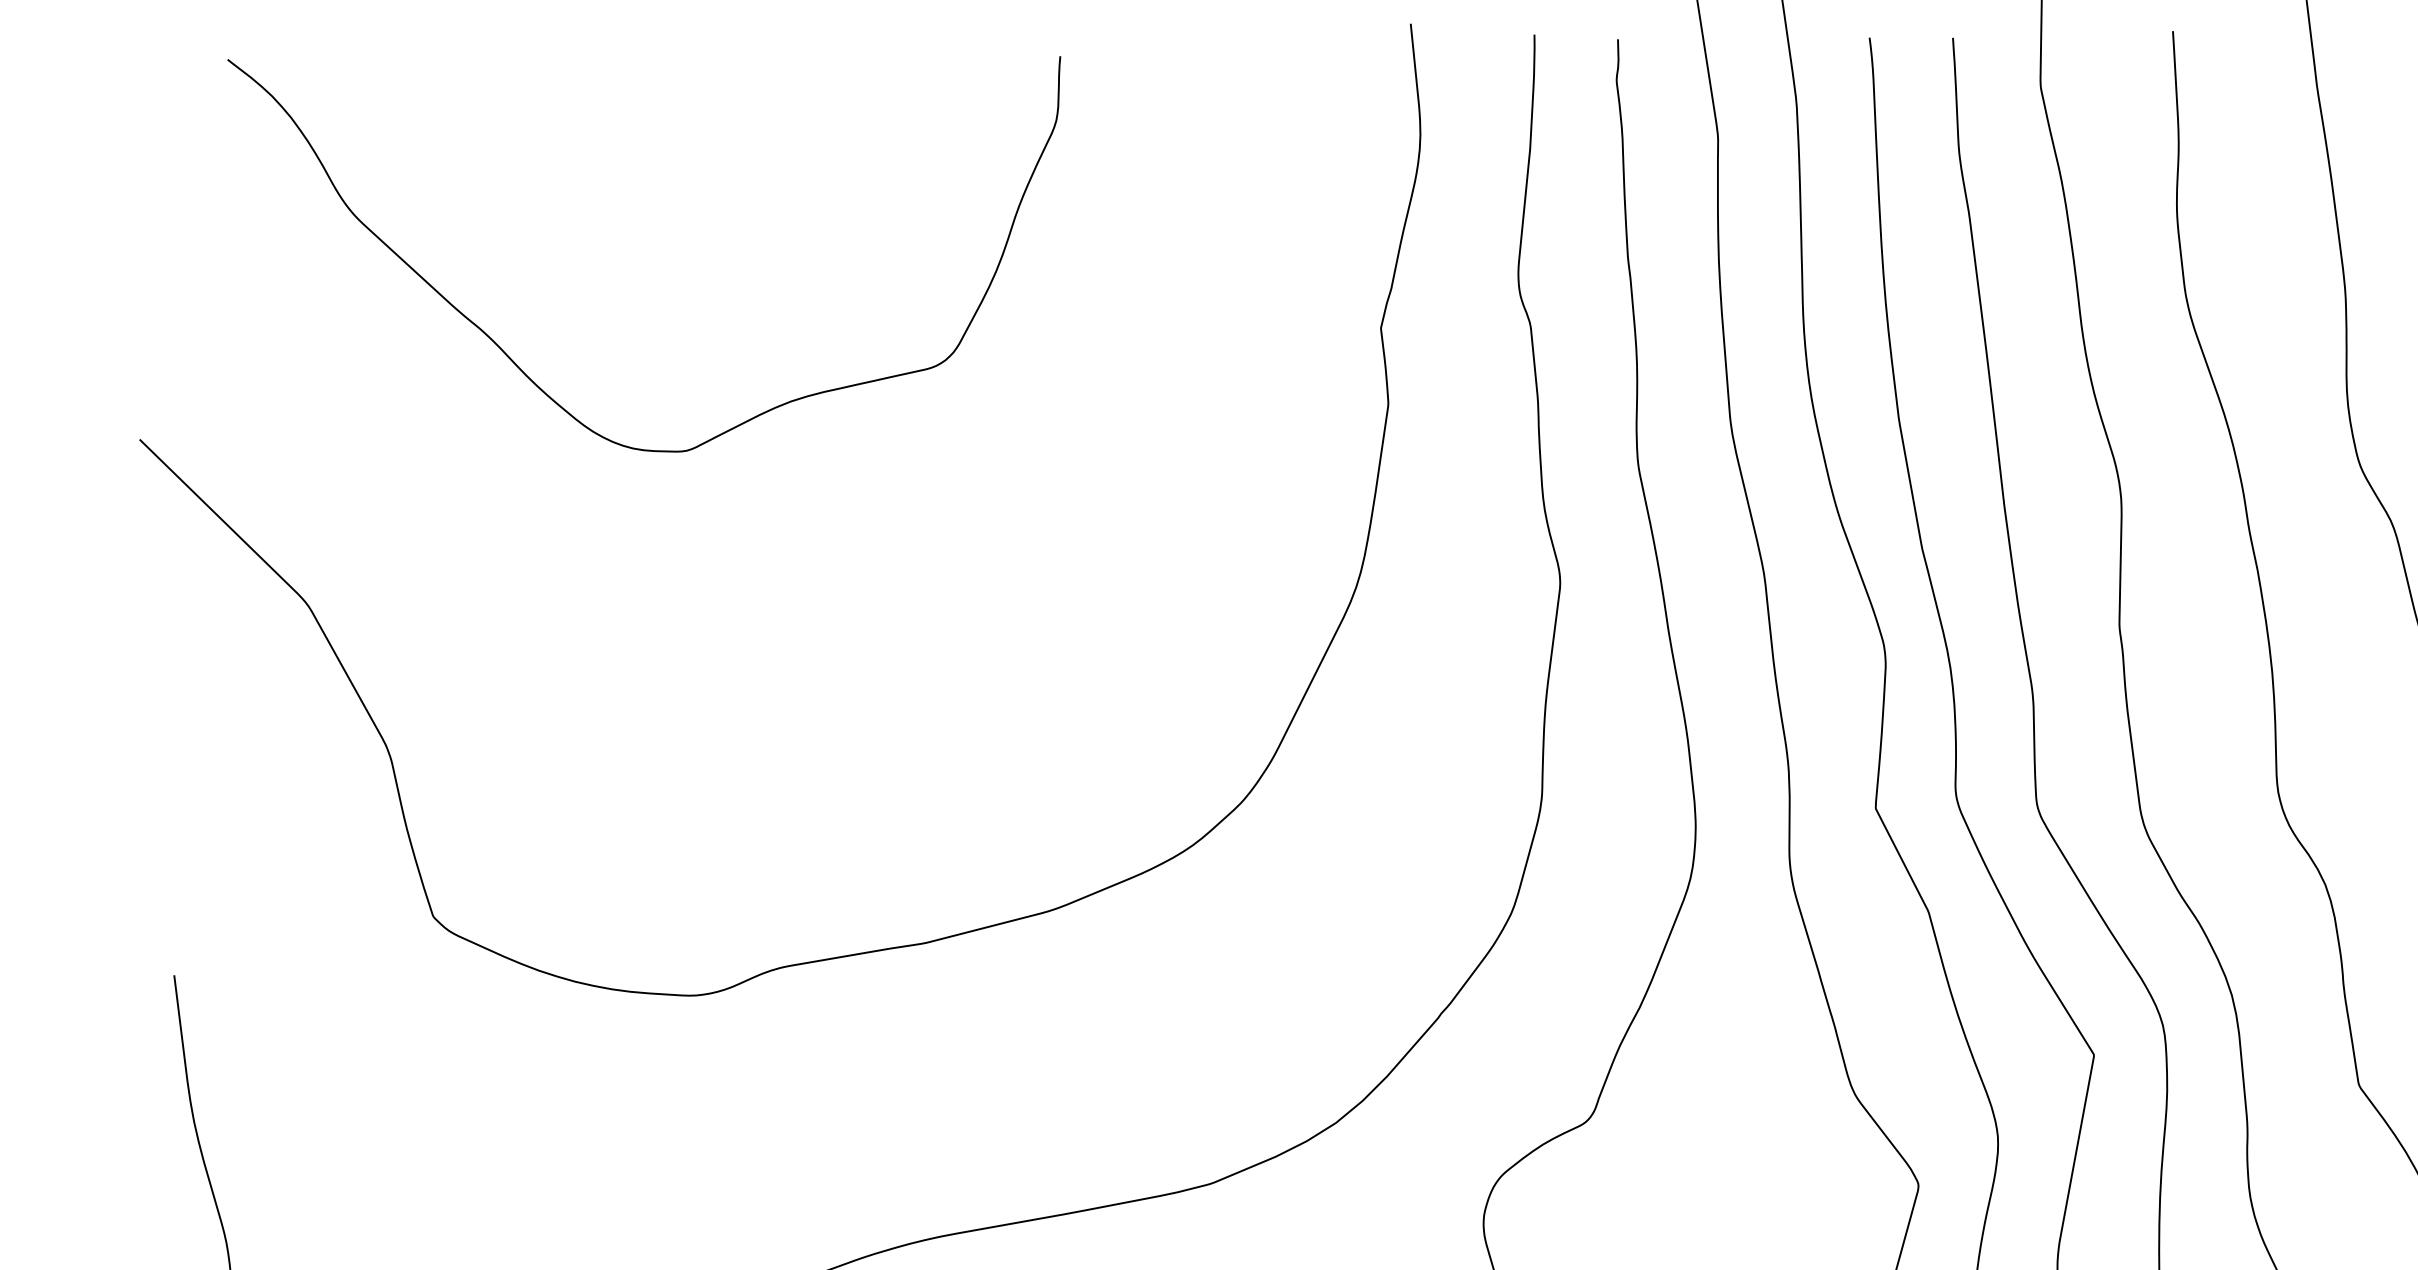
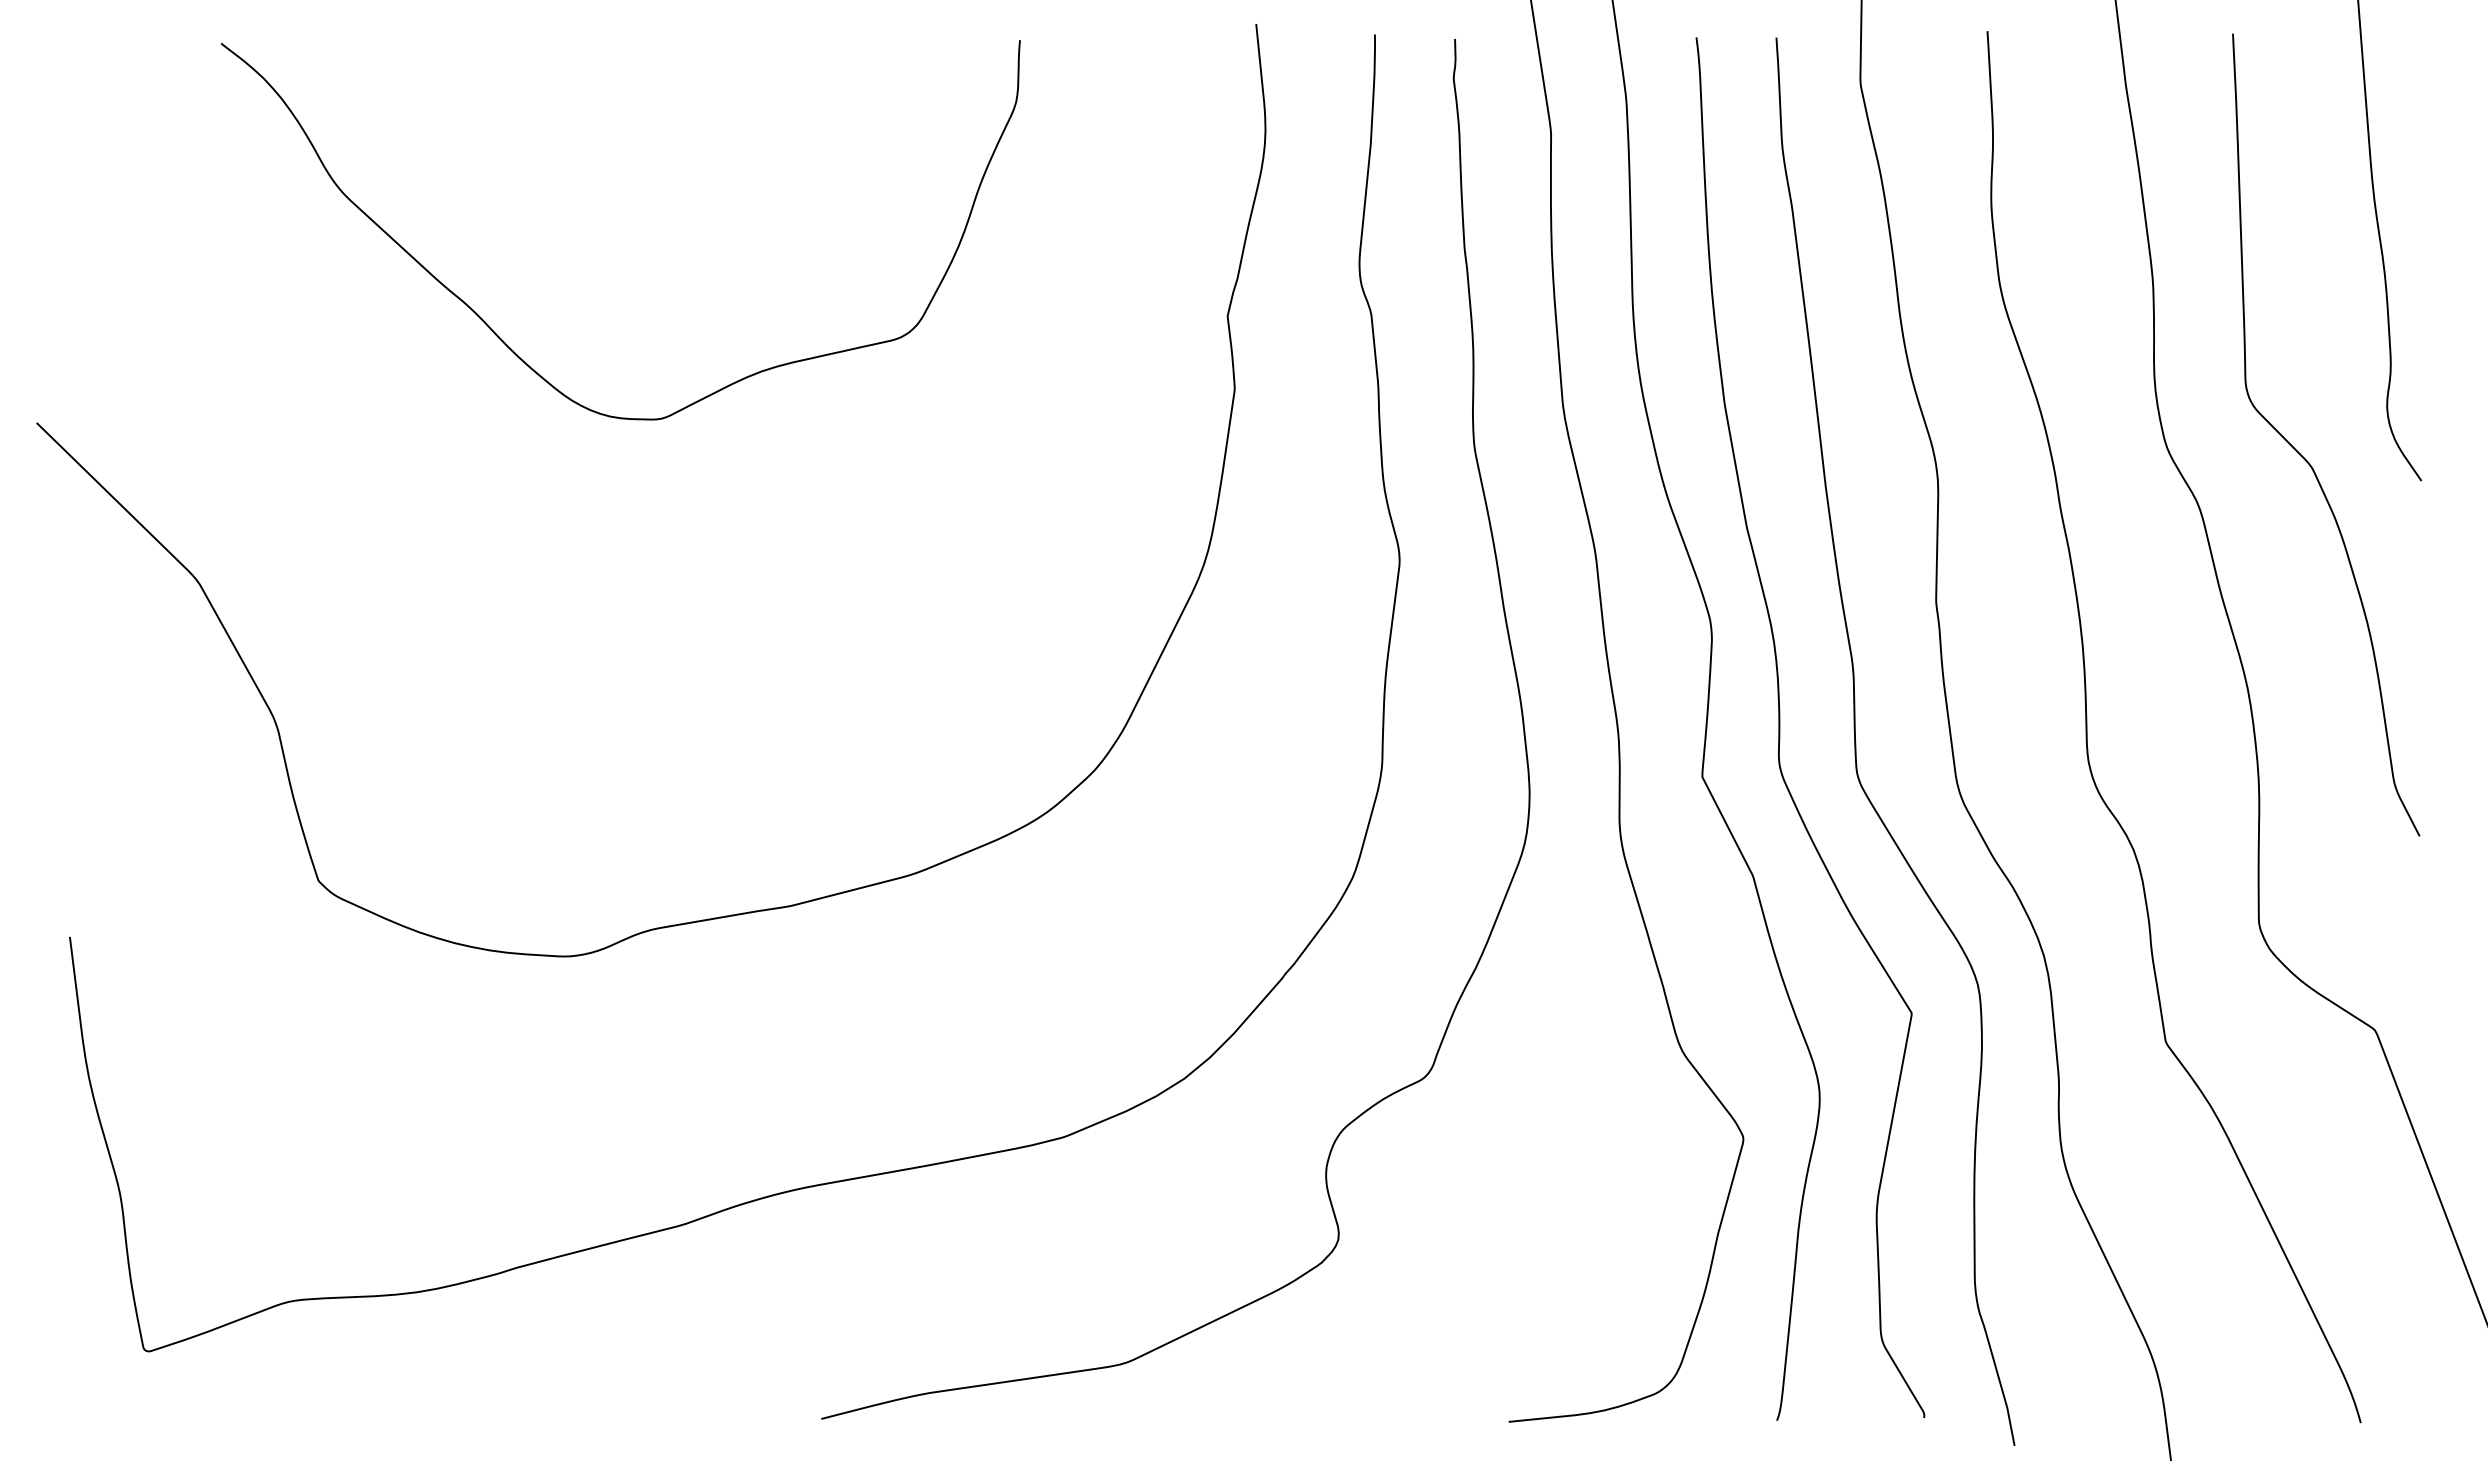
curve: (525, 372) -> (506, 343), moved

